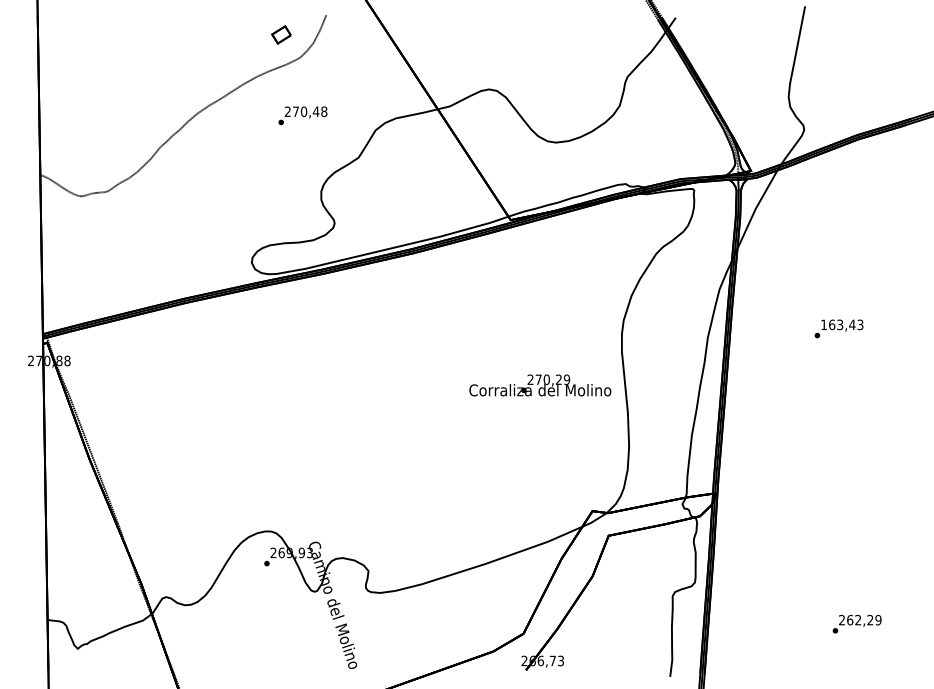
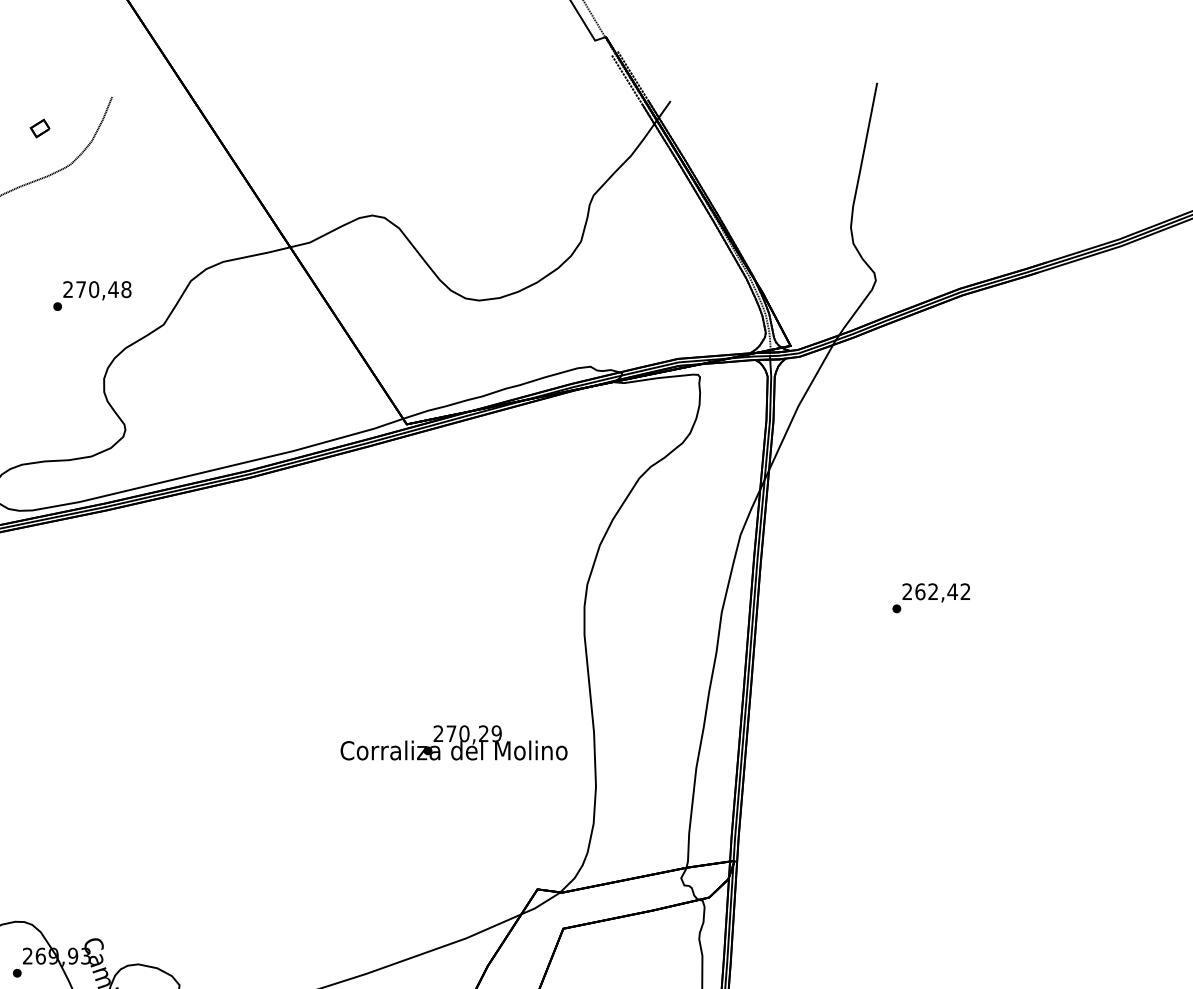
part: (280, 34) -> (38, 127), size x0.62
text: (302, 115) -> (91, 295), moved
text: (842, 324) -> (936, 591), 163,43 -> 262,42
text: (540, 385) -> (454, 742), moved

